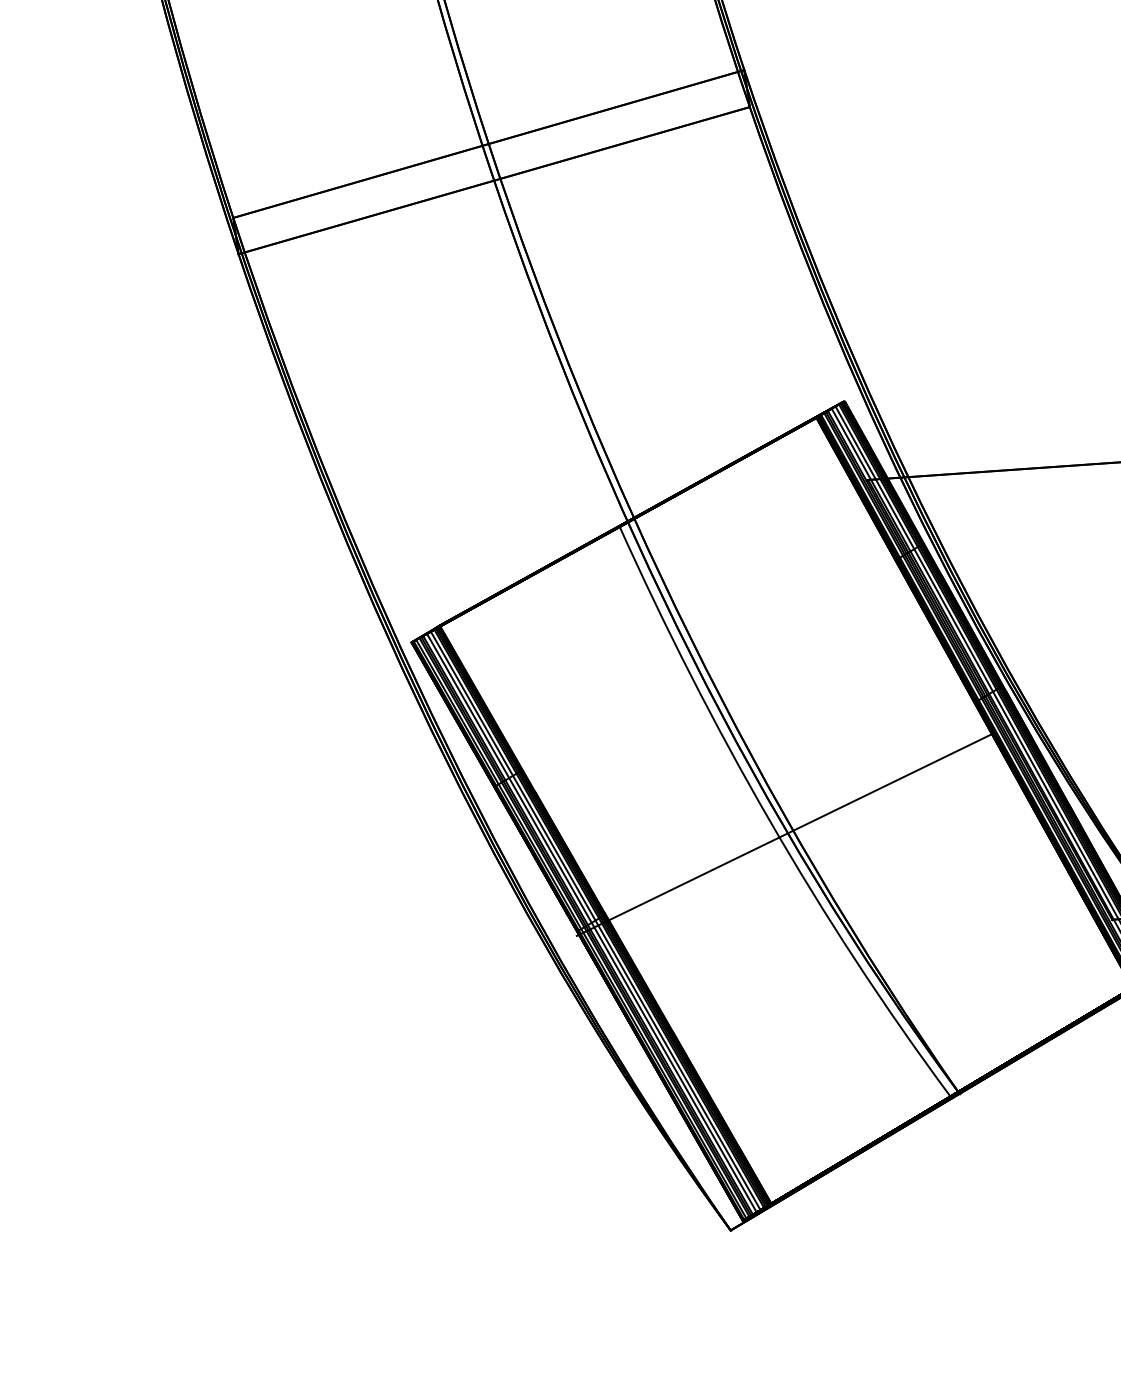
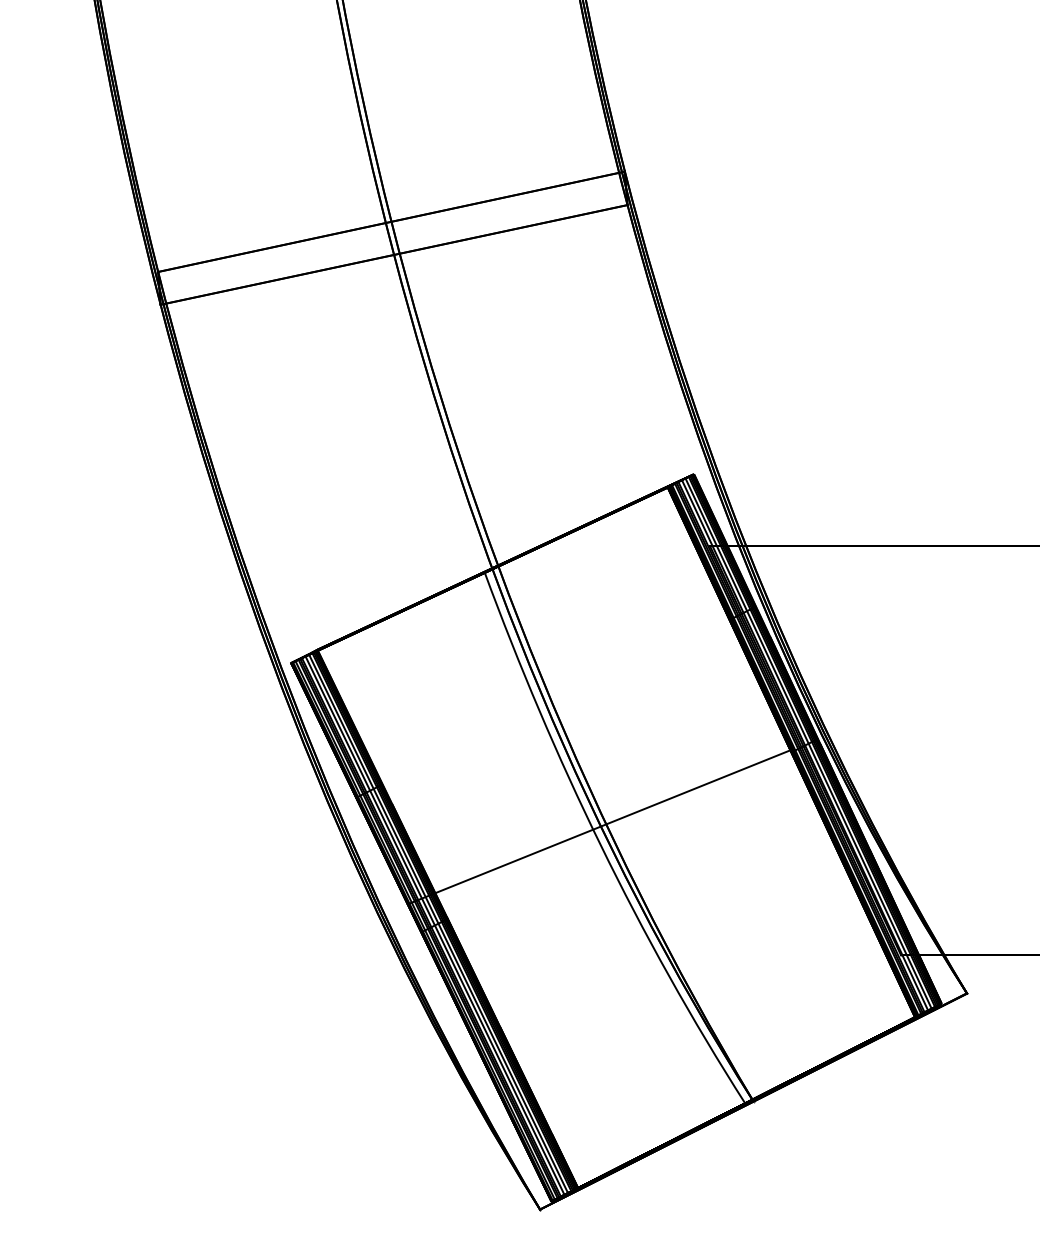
line: (782, 835) -> (598, 827), moved

